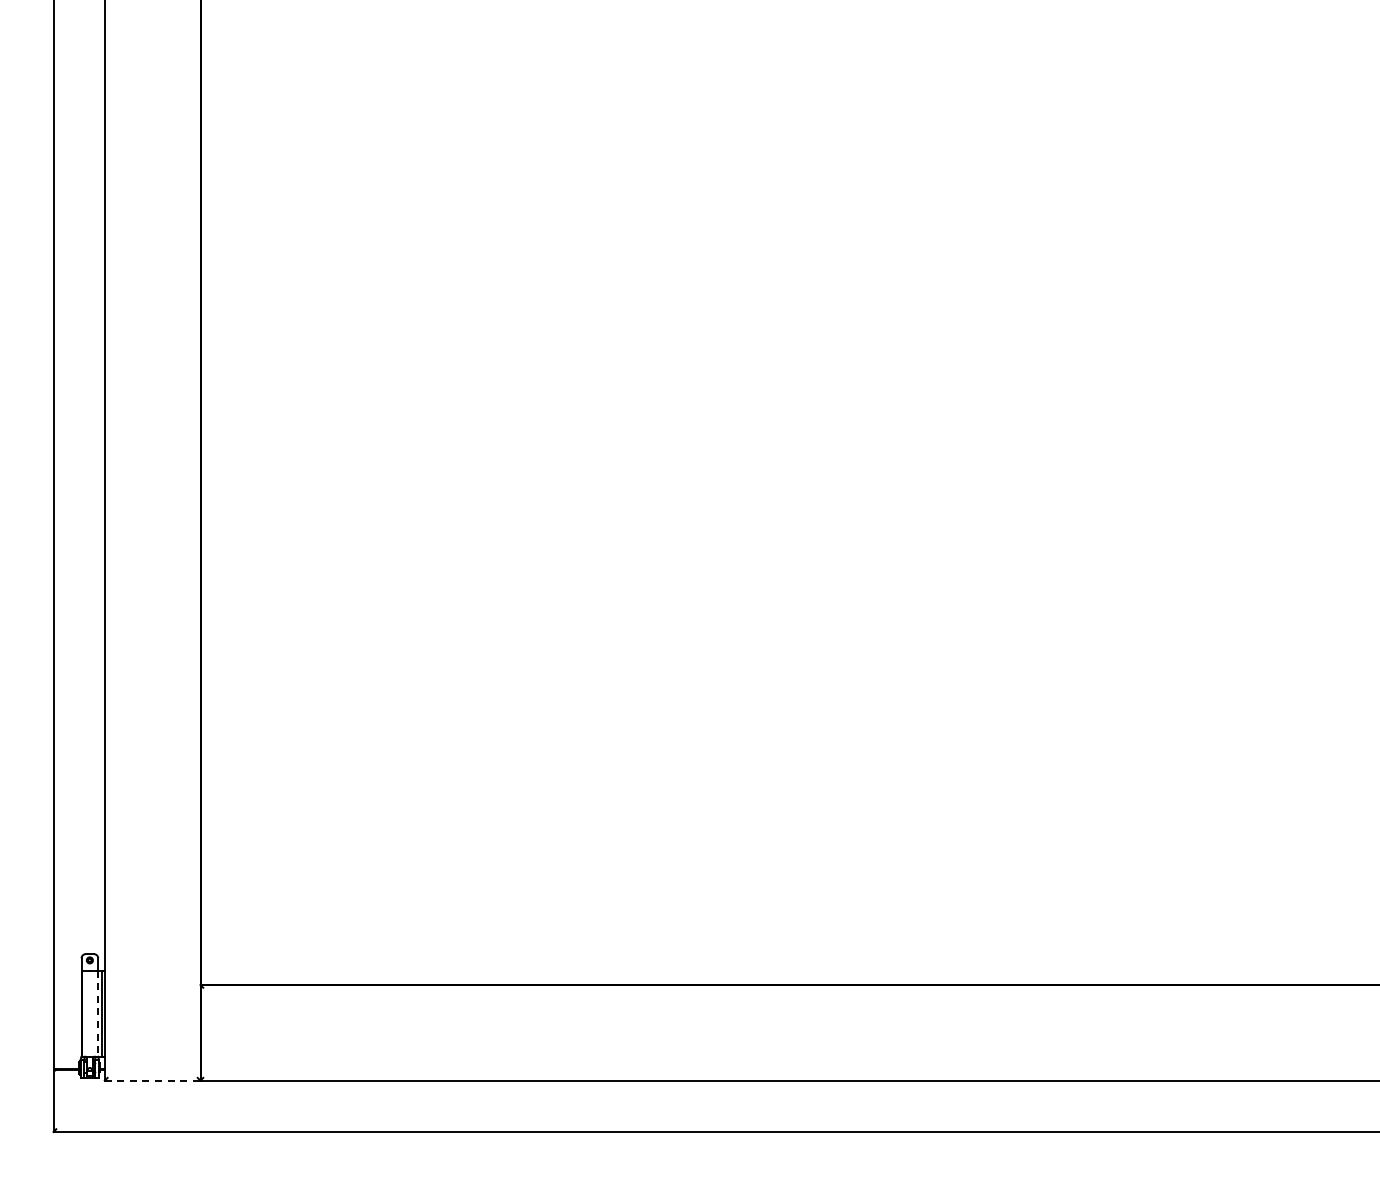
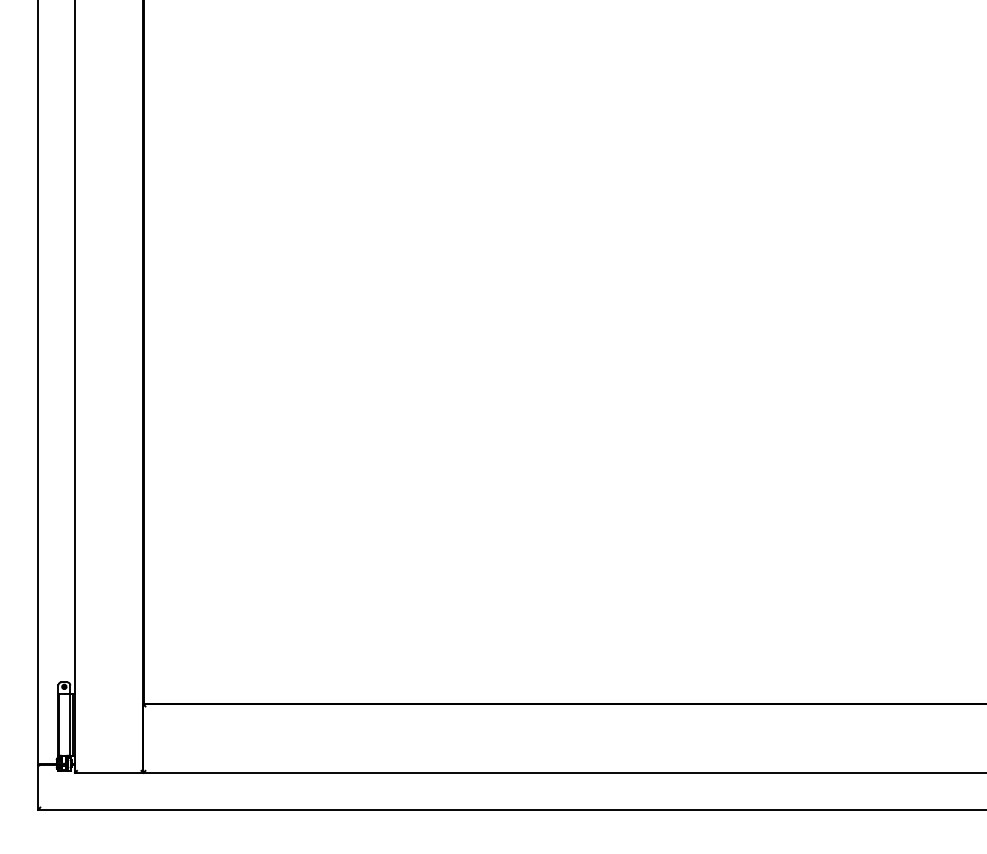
line: (97, 1013) -> (69, 724), dashed -> solid
line: (152, 1080) -> (109, 772), dashed -> solid

